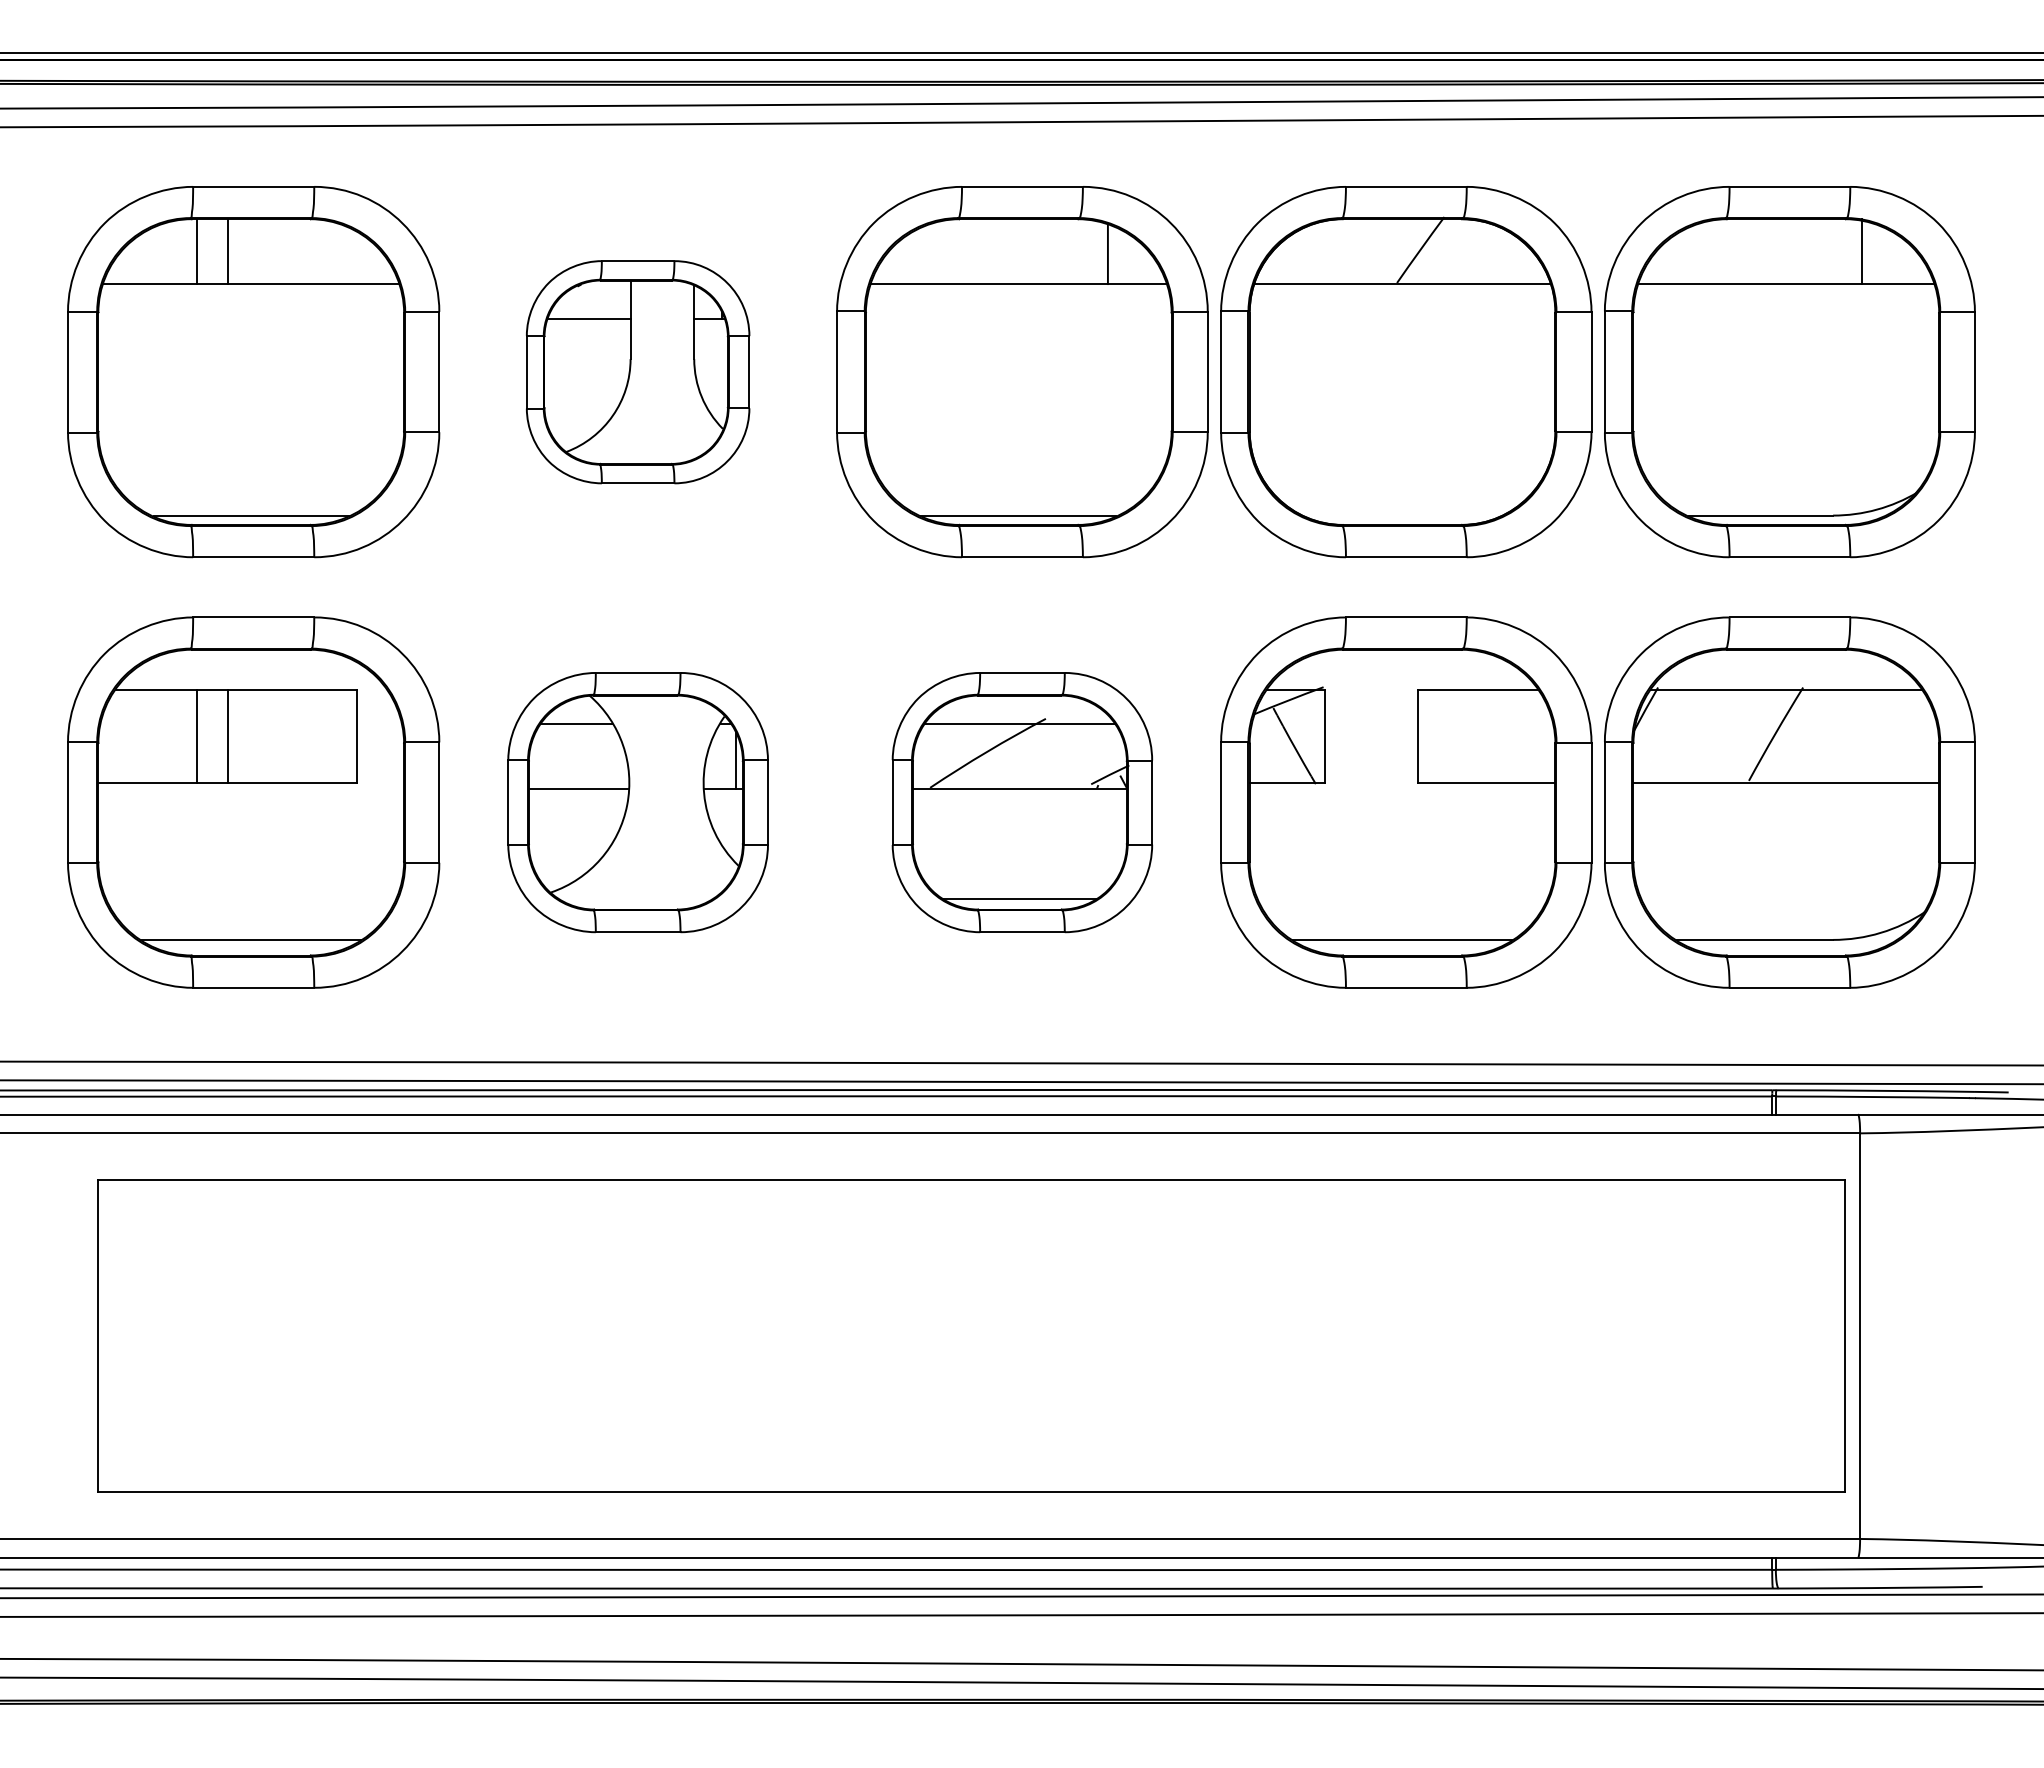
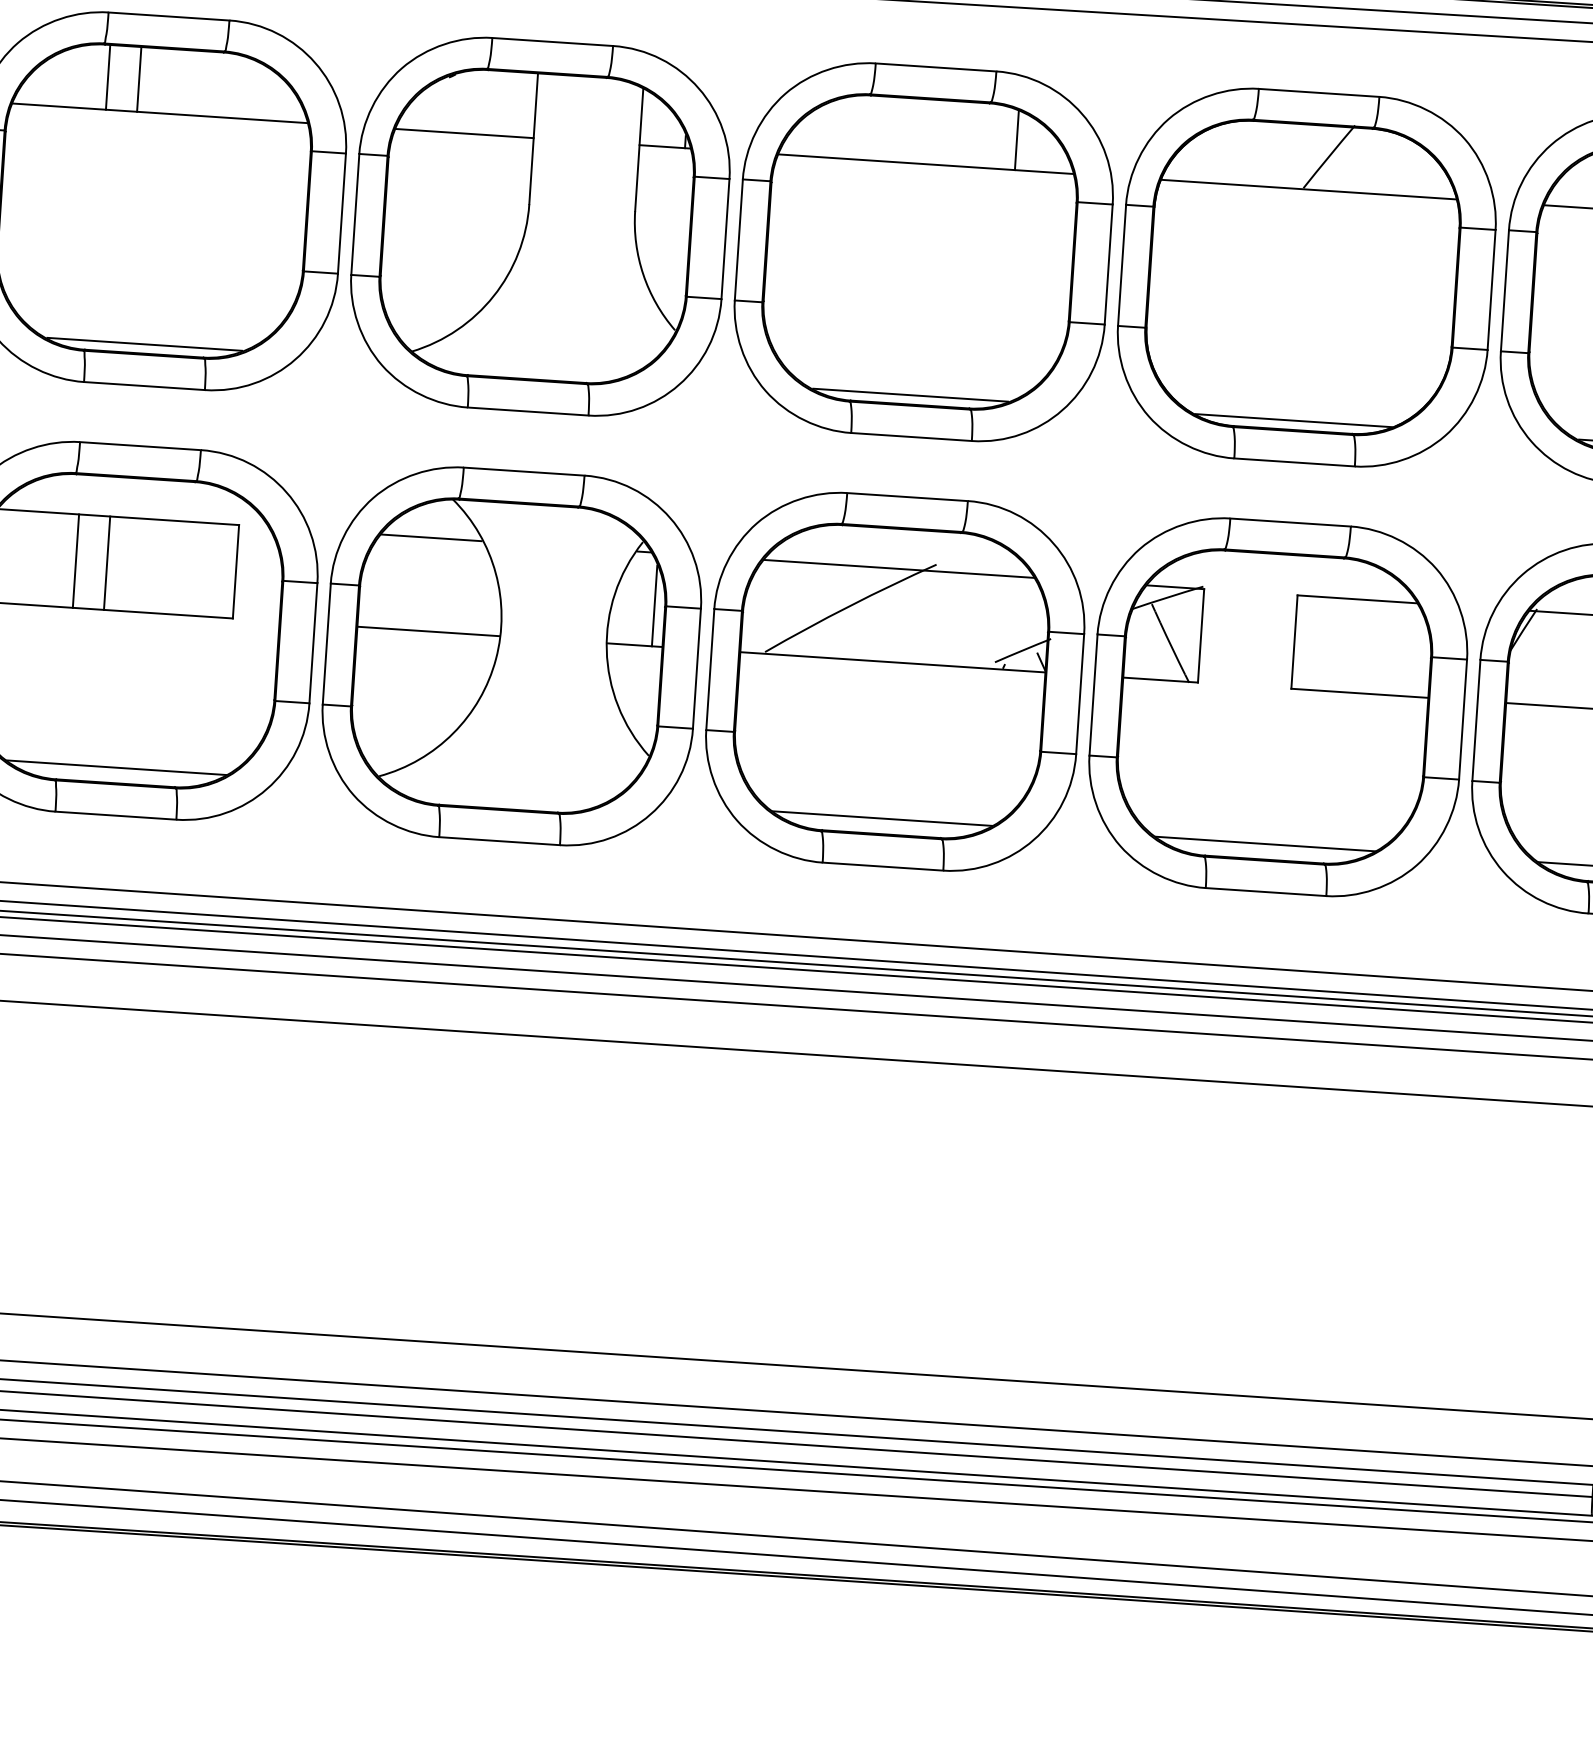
part: (637, 372) -> (539, 227), size x1.67
line: (1402, 515) -> (1293, 420), added
part: (637, 802) -> (511, 656), size x1.43
part: (1022, 802) -> (895, 681), size x1.43

